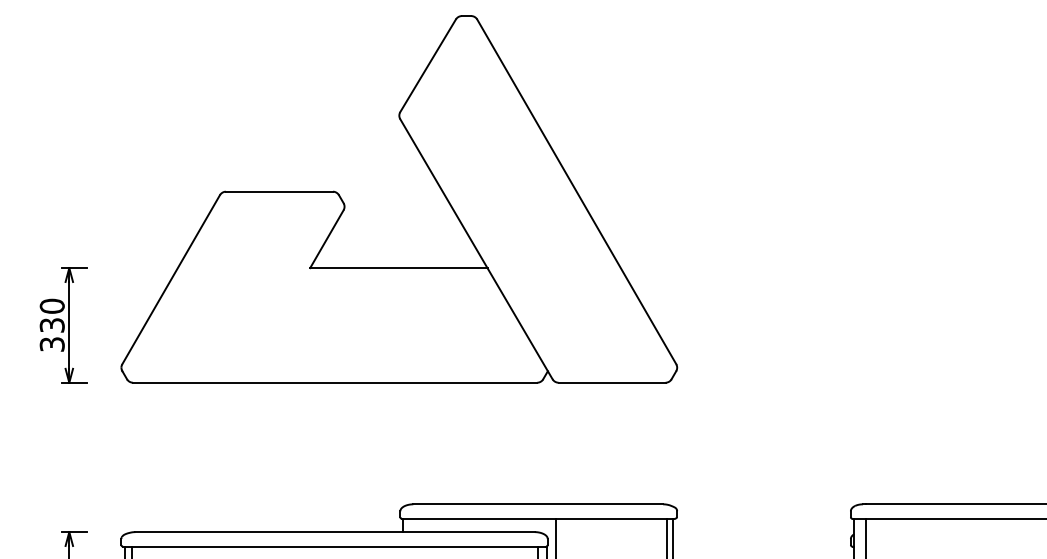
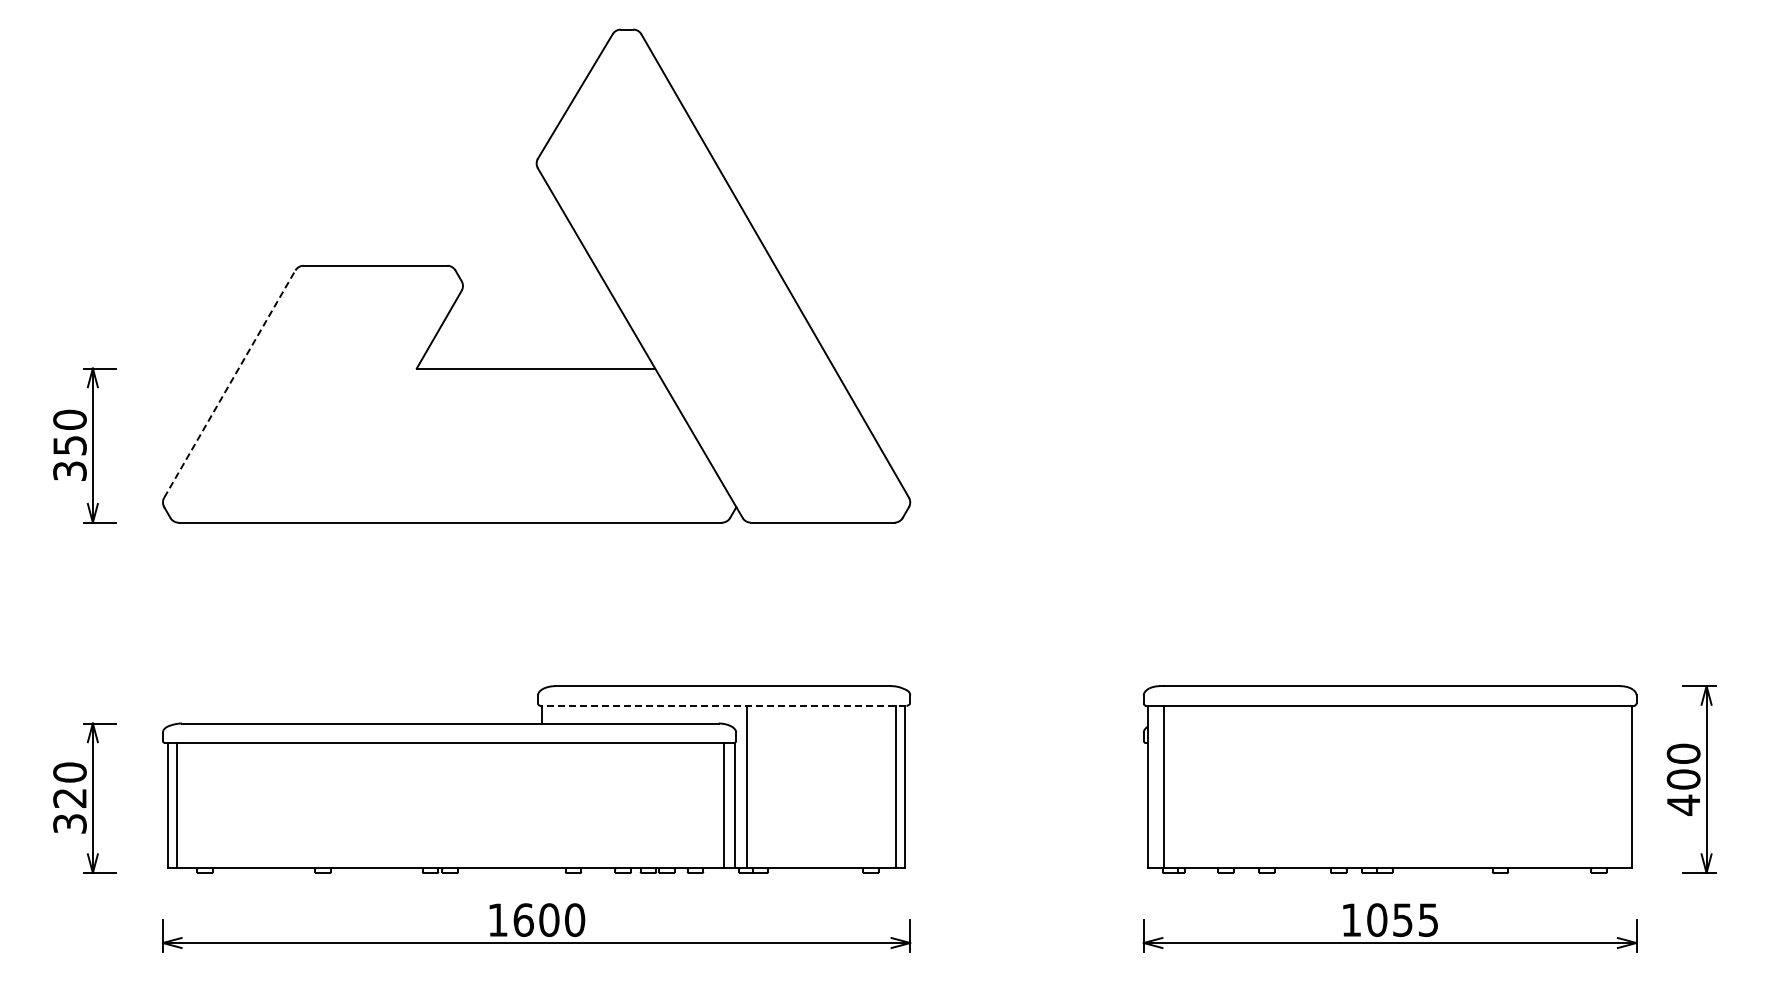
line: (171, 279) -> (230, 383), solid -> dashed
text: (51, 325) -> (69, 445), 330 -> 350
line: (537, 518) -> (722, 705), solid -> dashed

